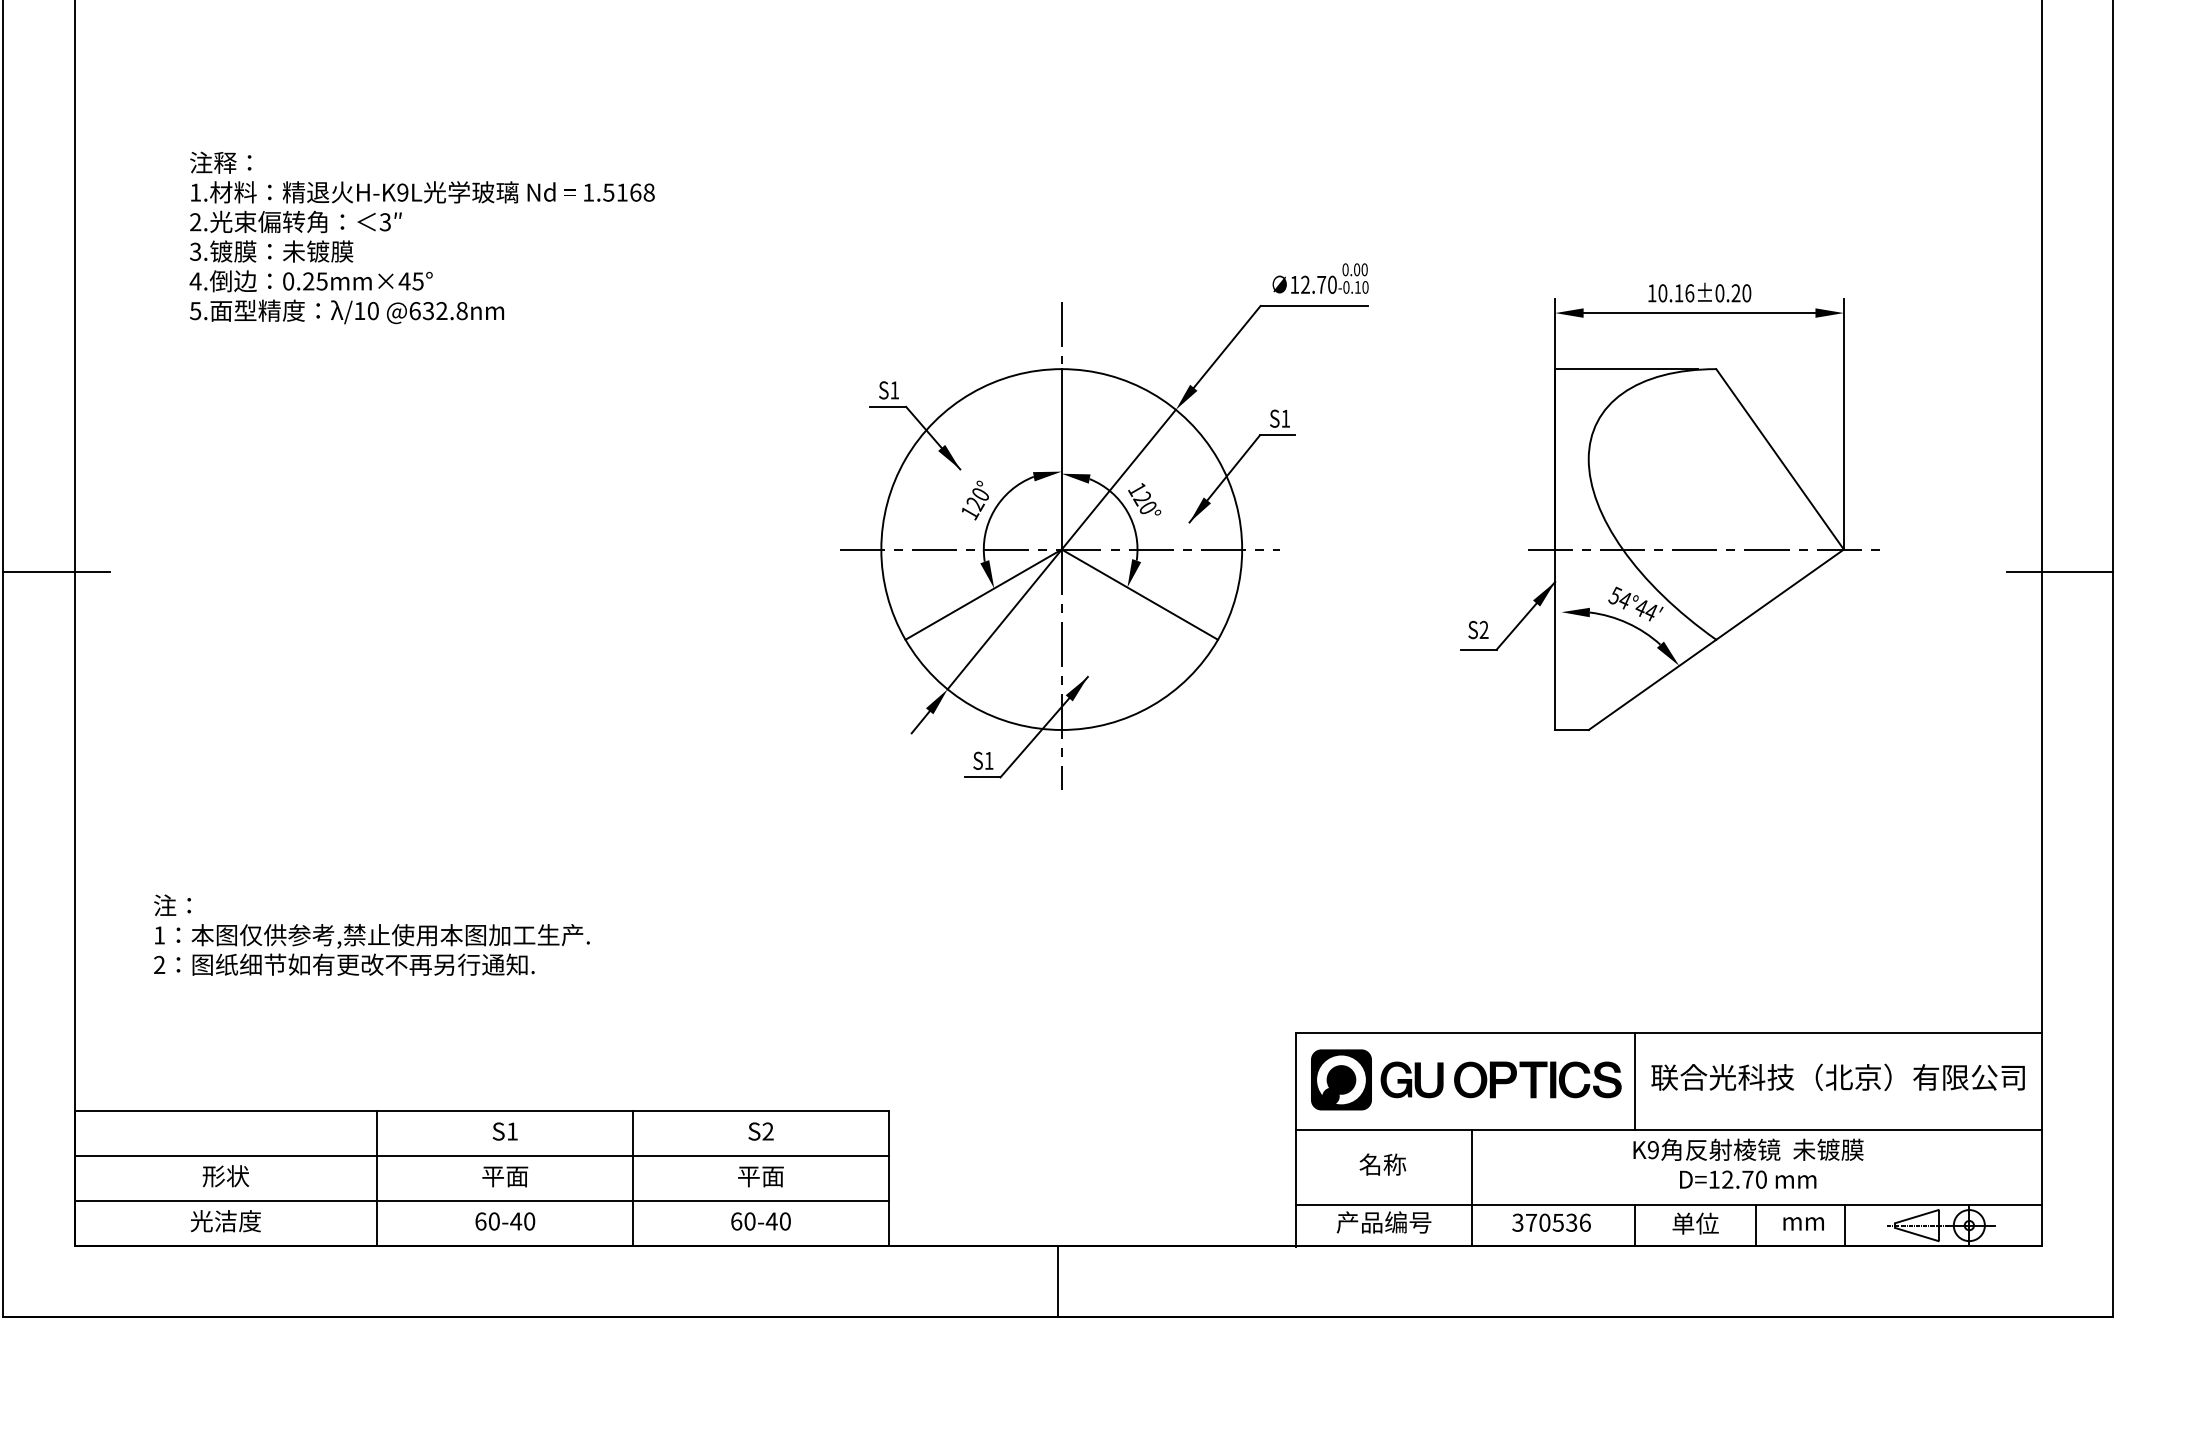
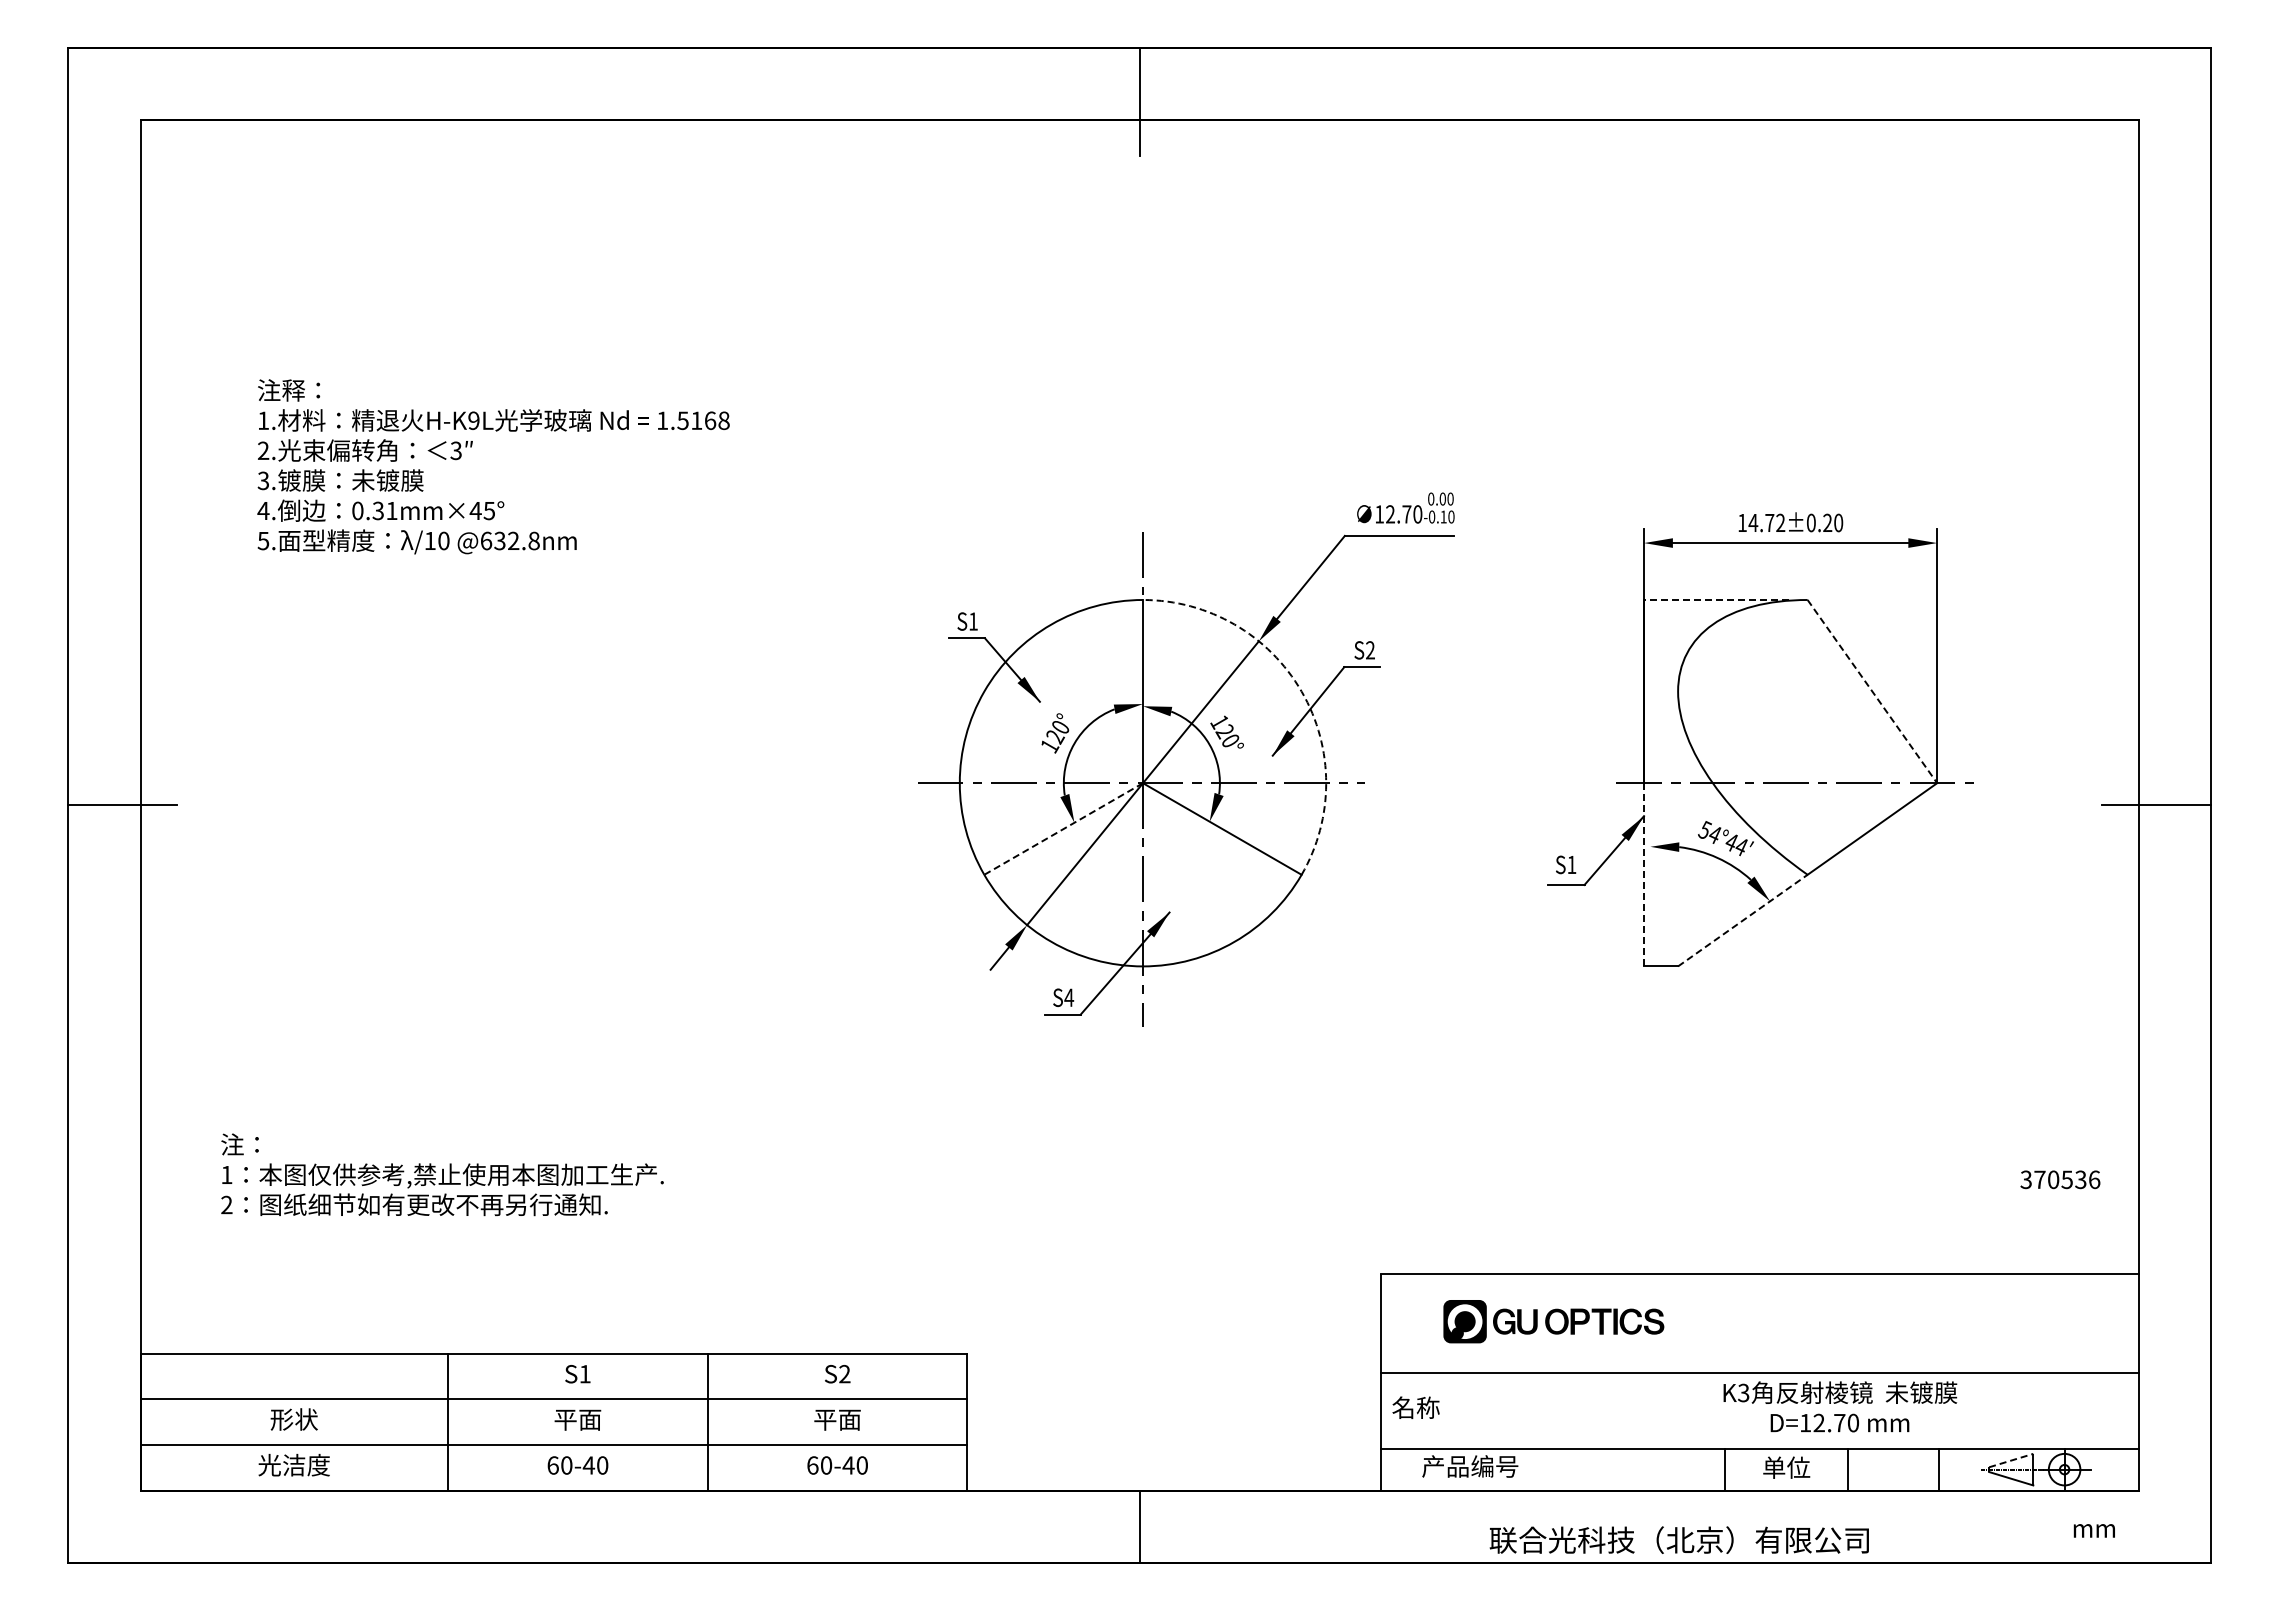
text: (314, 281) -> (384, 511), 0.25mm×45° -> 0.31mm×45°
text: (1675, 292) -> (1766, 522), 10.16±0.20 -> 14.72±0.20
line: (1626, 368) -> (1716, 599), solid -> dashed
text: (1285, 418) -> (1370, 650), S1 -> S2
arc: (1217, 459) -> (1301, 691), solid -> dashed
line: (1780, 460) -> (1872, 692), solid -> dashed
line: (983, 595) -> (1063, 829), solid -> dashed
text: (1483, 629) -> (1571, 864), S2 -> S1
line: (1555, 639) -> (1644, 874), solid -> dashed
line: (1653, 684) -> (1743, 920), solid -> dashed
text: (989, 760) -> (1069, 997), S1 -> S4
text: (1837, 1076) -> (1678, 1539), moved
part: (1466, 1079) -> (1553, 1321), size x0.7
line: (1634, 1081) -> (1724, 1323), removed
text: (1653, 1150) -> (1743, 1393), K9 -> K3
text: (1382, 1164) -> (1415, 1407), moved
line: (1471, 1188) -> (1559, 1431), removed
line: (1917, 1216) -> (2011, 1460), solid -> dashed
text: (1551, 1222) -> (2060, 1179), moved
text: (1802, 1223) -> (2093, 1530), moved

